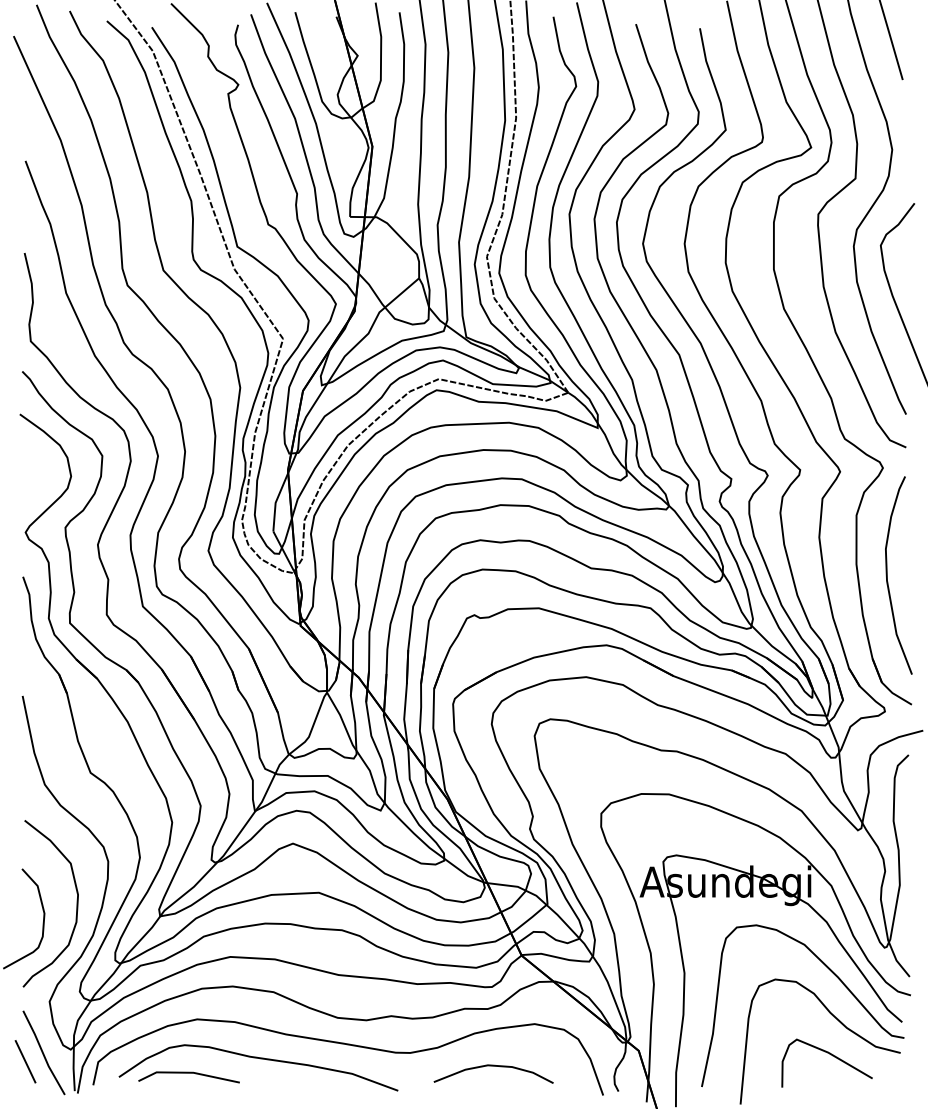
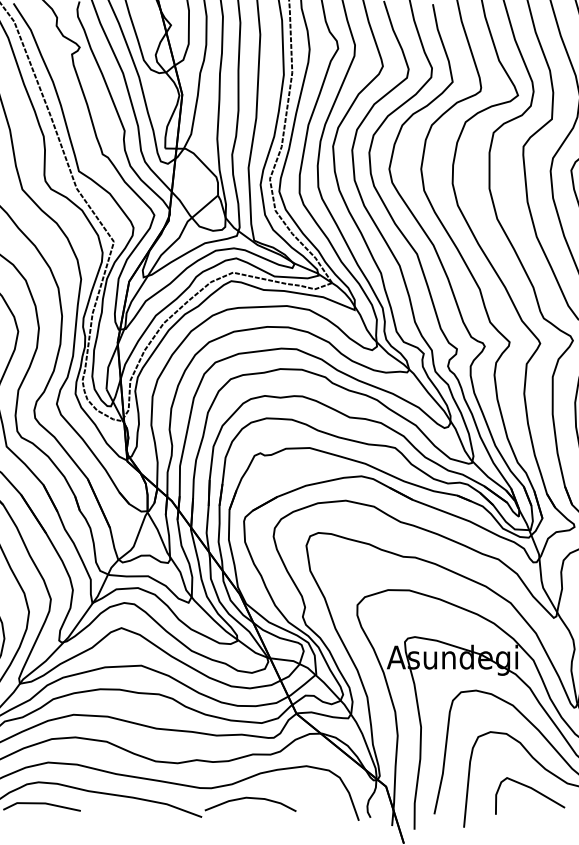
curve: (493, 1066) -> (250, 798), moved

